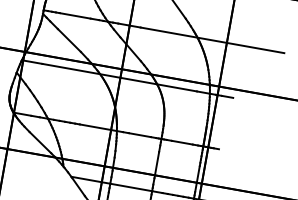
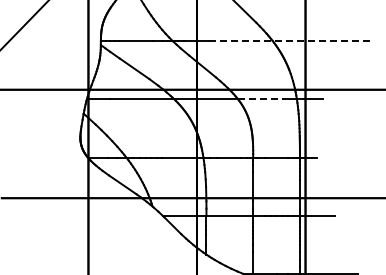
line: (212, 40) -> (289, 41), solid -> dashed
line: (177, 88) -> (260, 99), solid -> dashed

